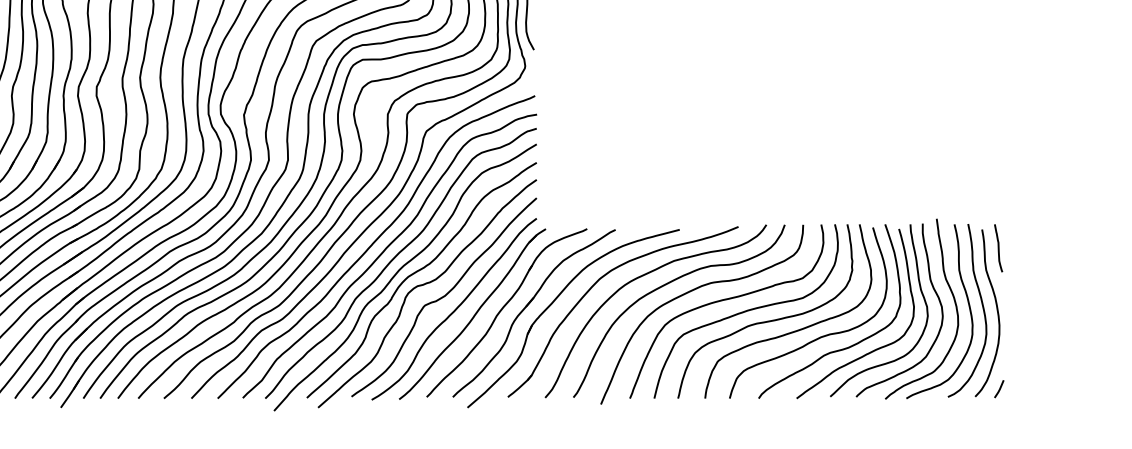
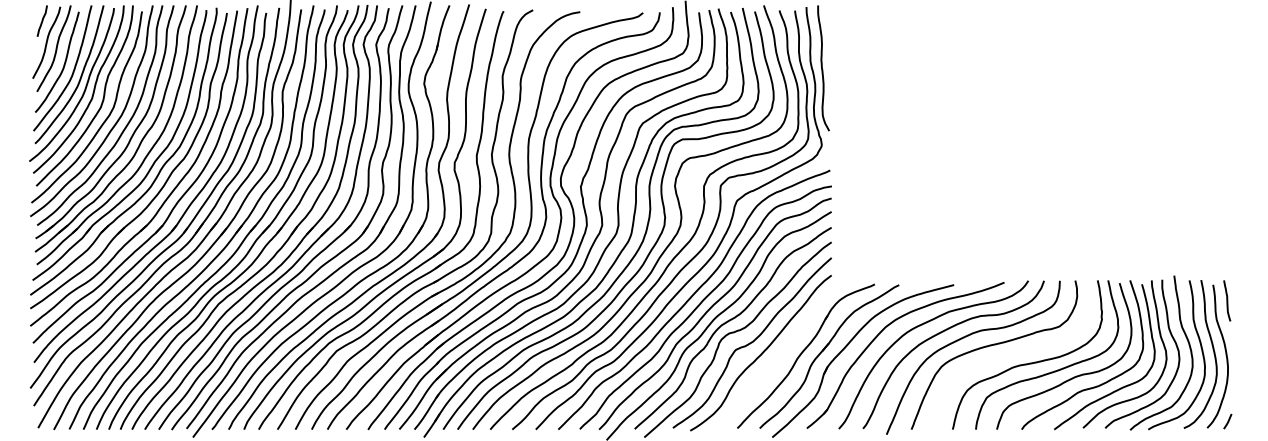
curve: (745, 310) -> (1010, 354), removed
part: (472, 314) -> (776, 357), removed

